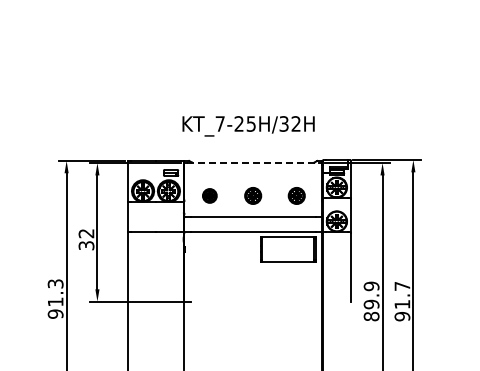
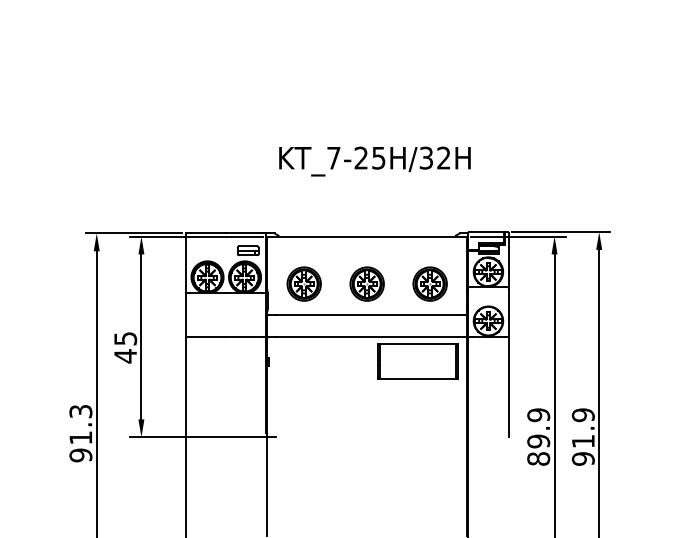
text: (248, 126) -> (374, 161), moved
line: (253, 163) -> (367, 237), dashed -> solid
part: (209, 195) -> (303, 283), size x1.67
part: (252, 195) -> (366, 283), size x1.43
part: (296, 195) -> (429, 283), size x1.43
text: (86, 239) -> (125, 347), 32 -> 45
text: (402, 286) -> (583, 415), 91.7 -> 91.9

